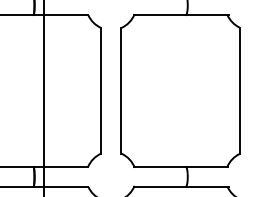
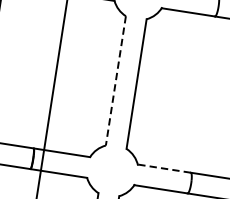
line: (101, 90) -> (116, 80), solid -> dashed
line: (160, 166) -> (164, 168), solid -> dashed

